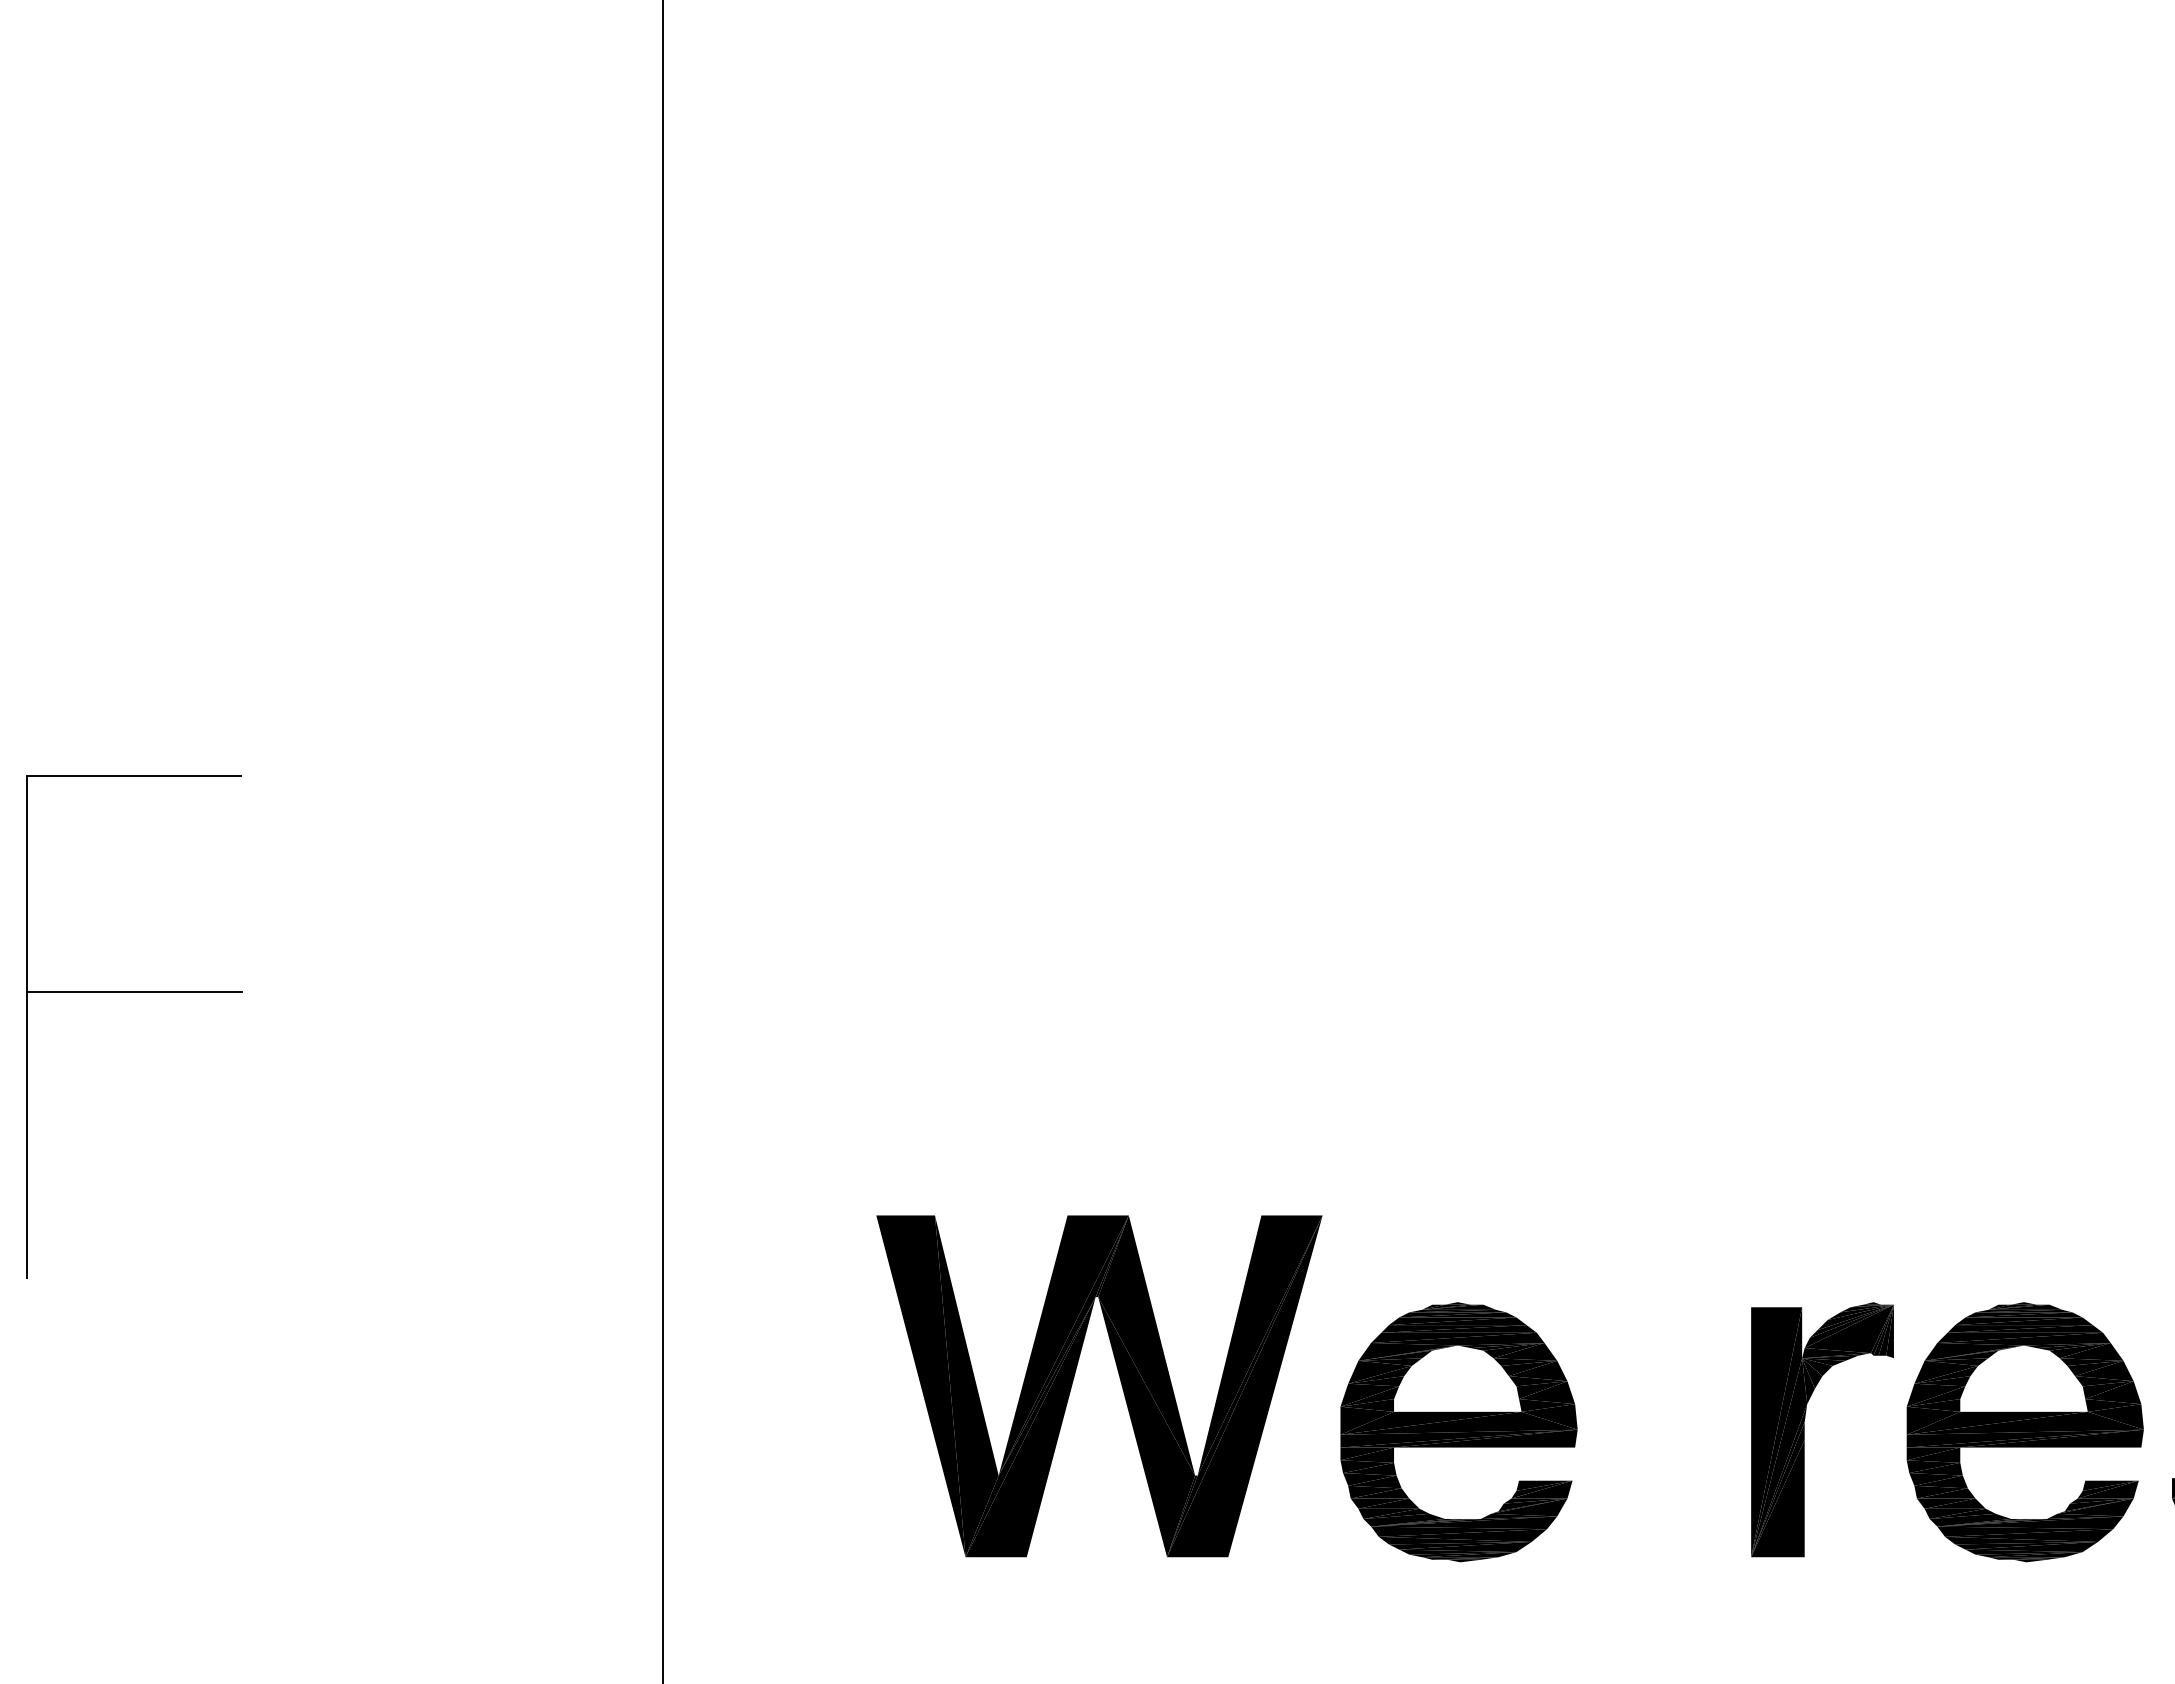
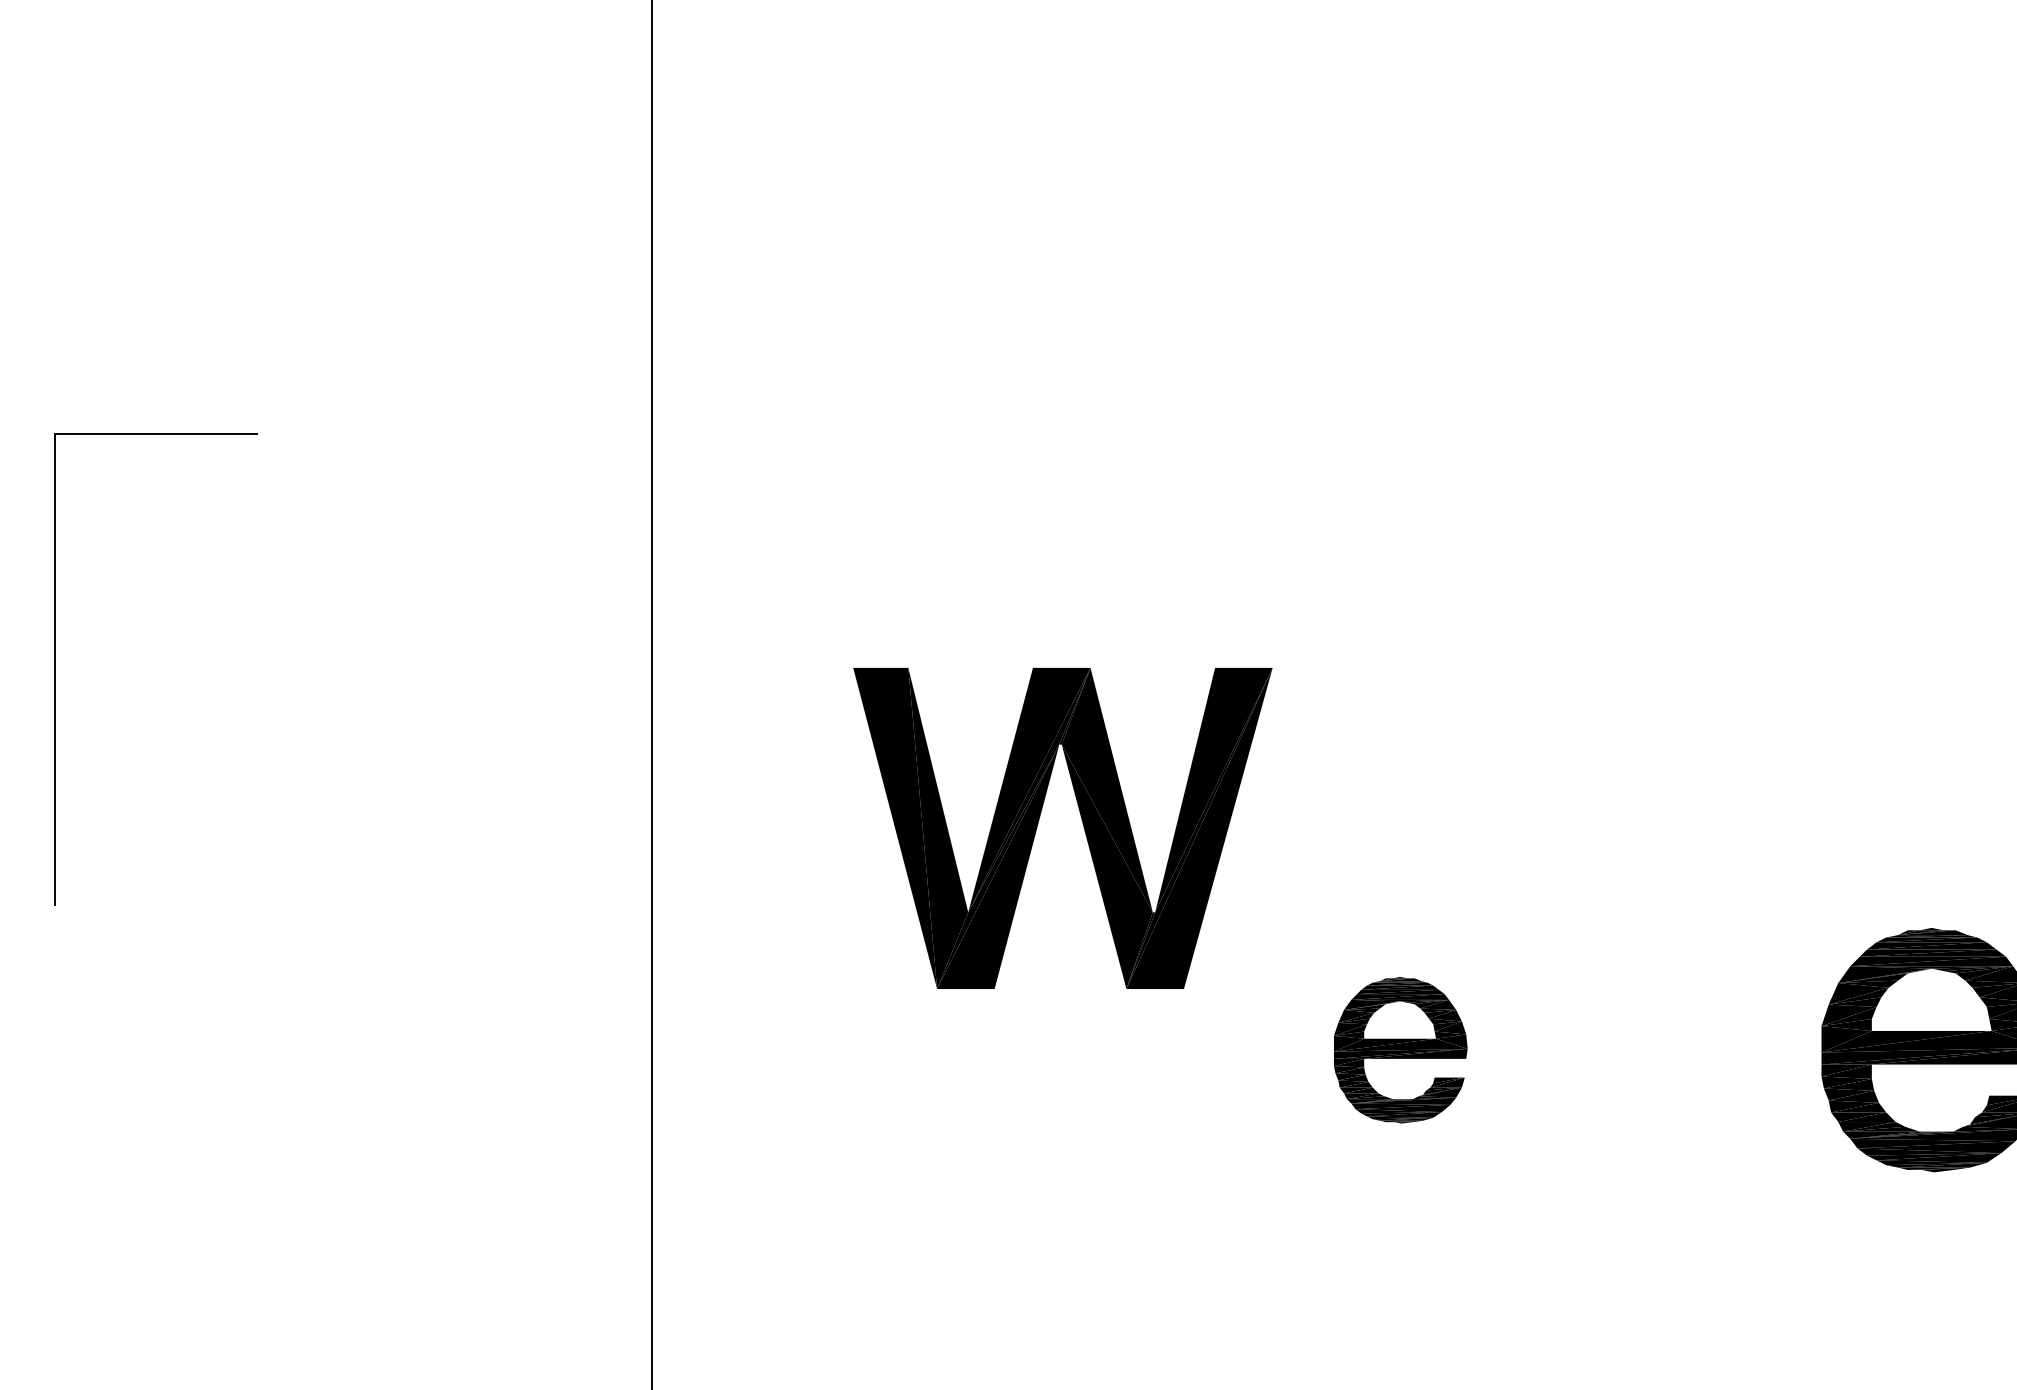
line: (134, 991) -> (156, 635), removed
part: (1120, 1382) -> (1082, 824), moved
part: (1804, 1429) -> (1725, 1047), removed
part: (1458, 1432) -> (1400, 1050), size x0.6

